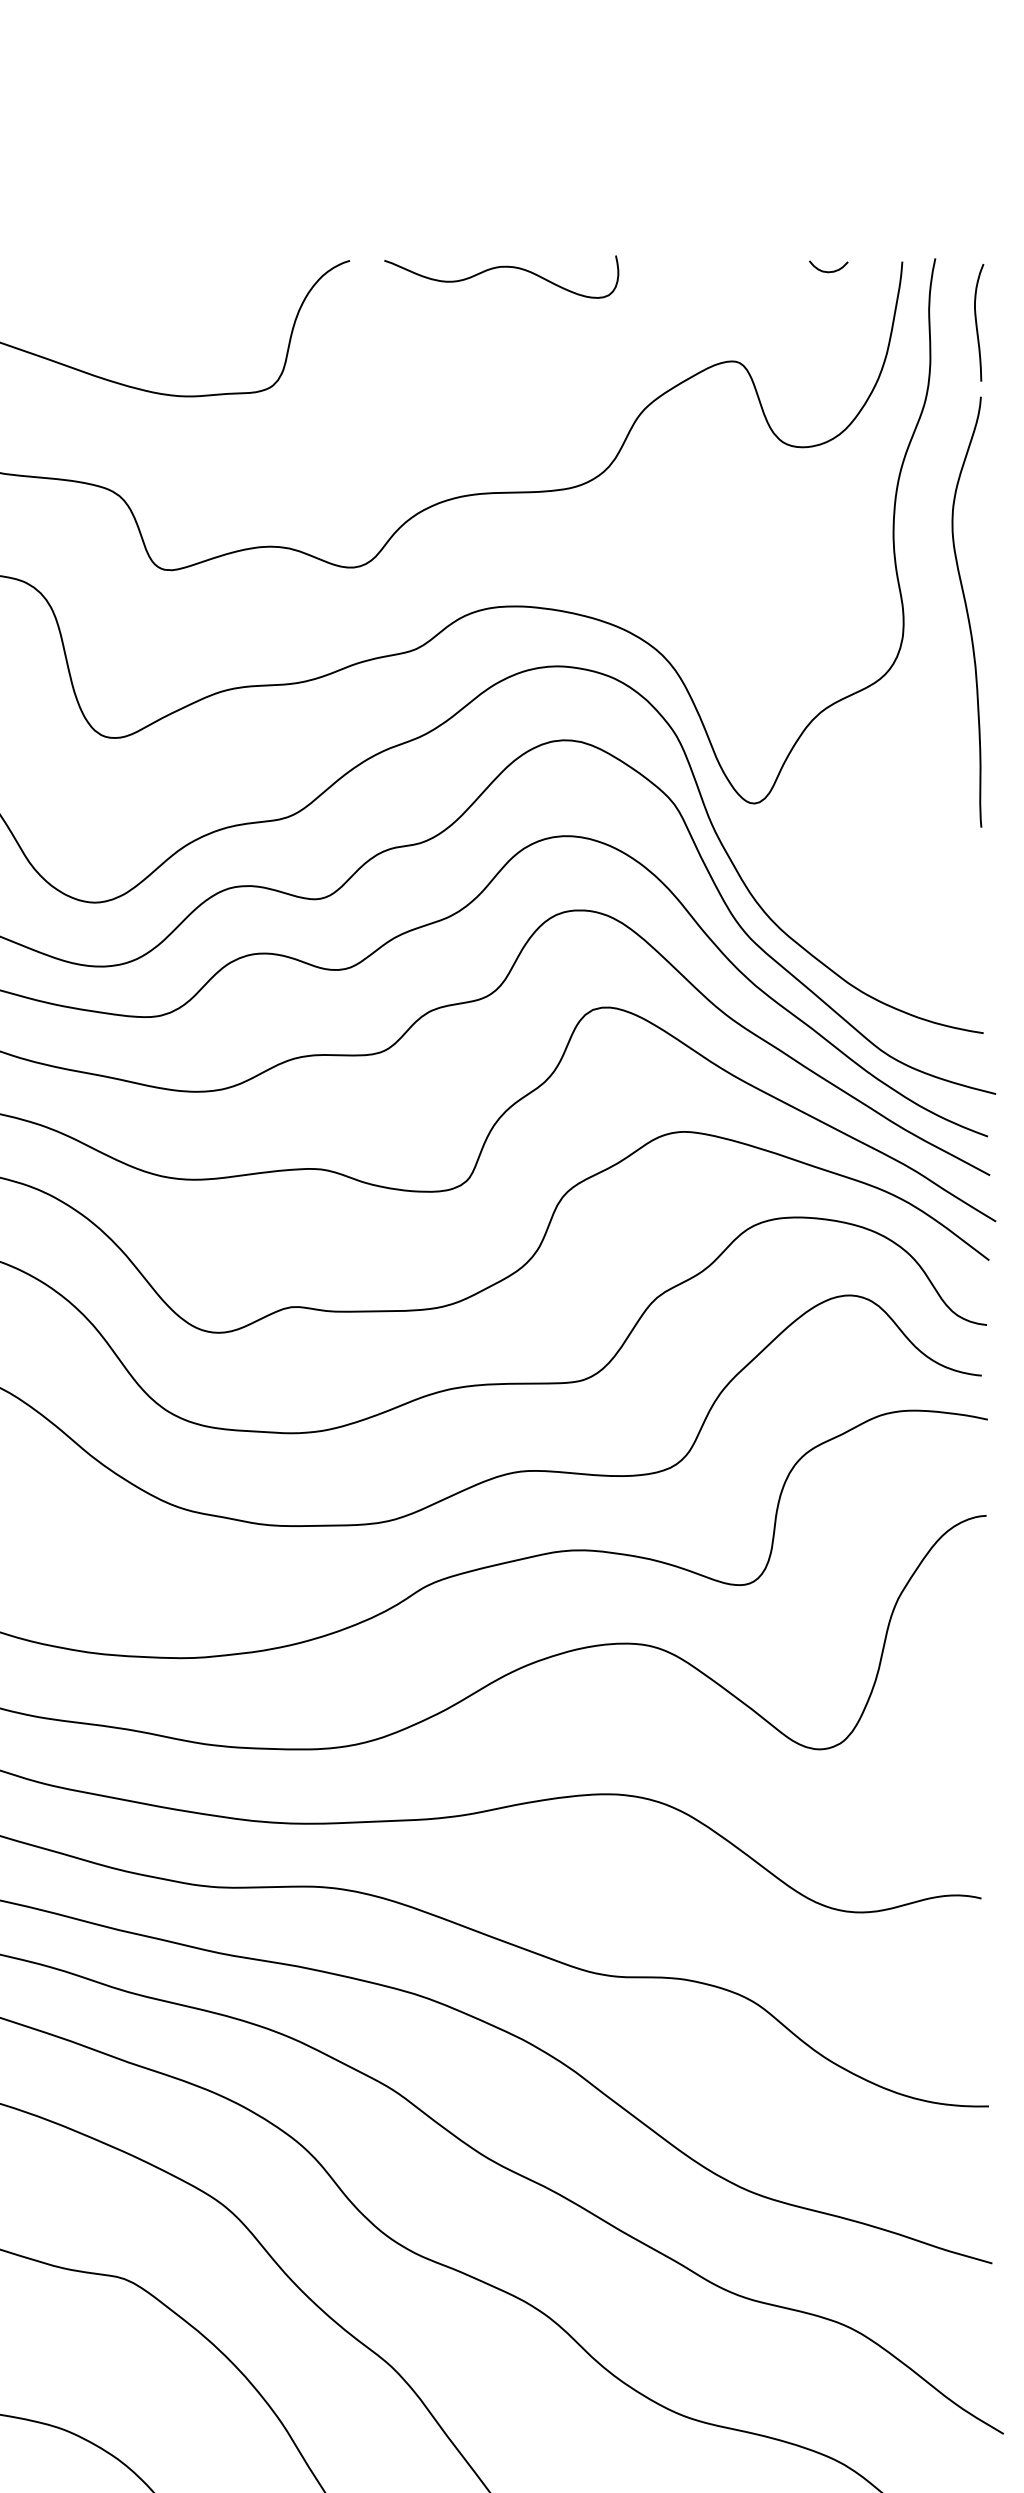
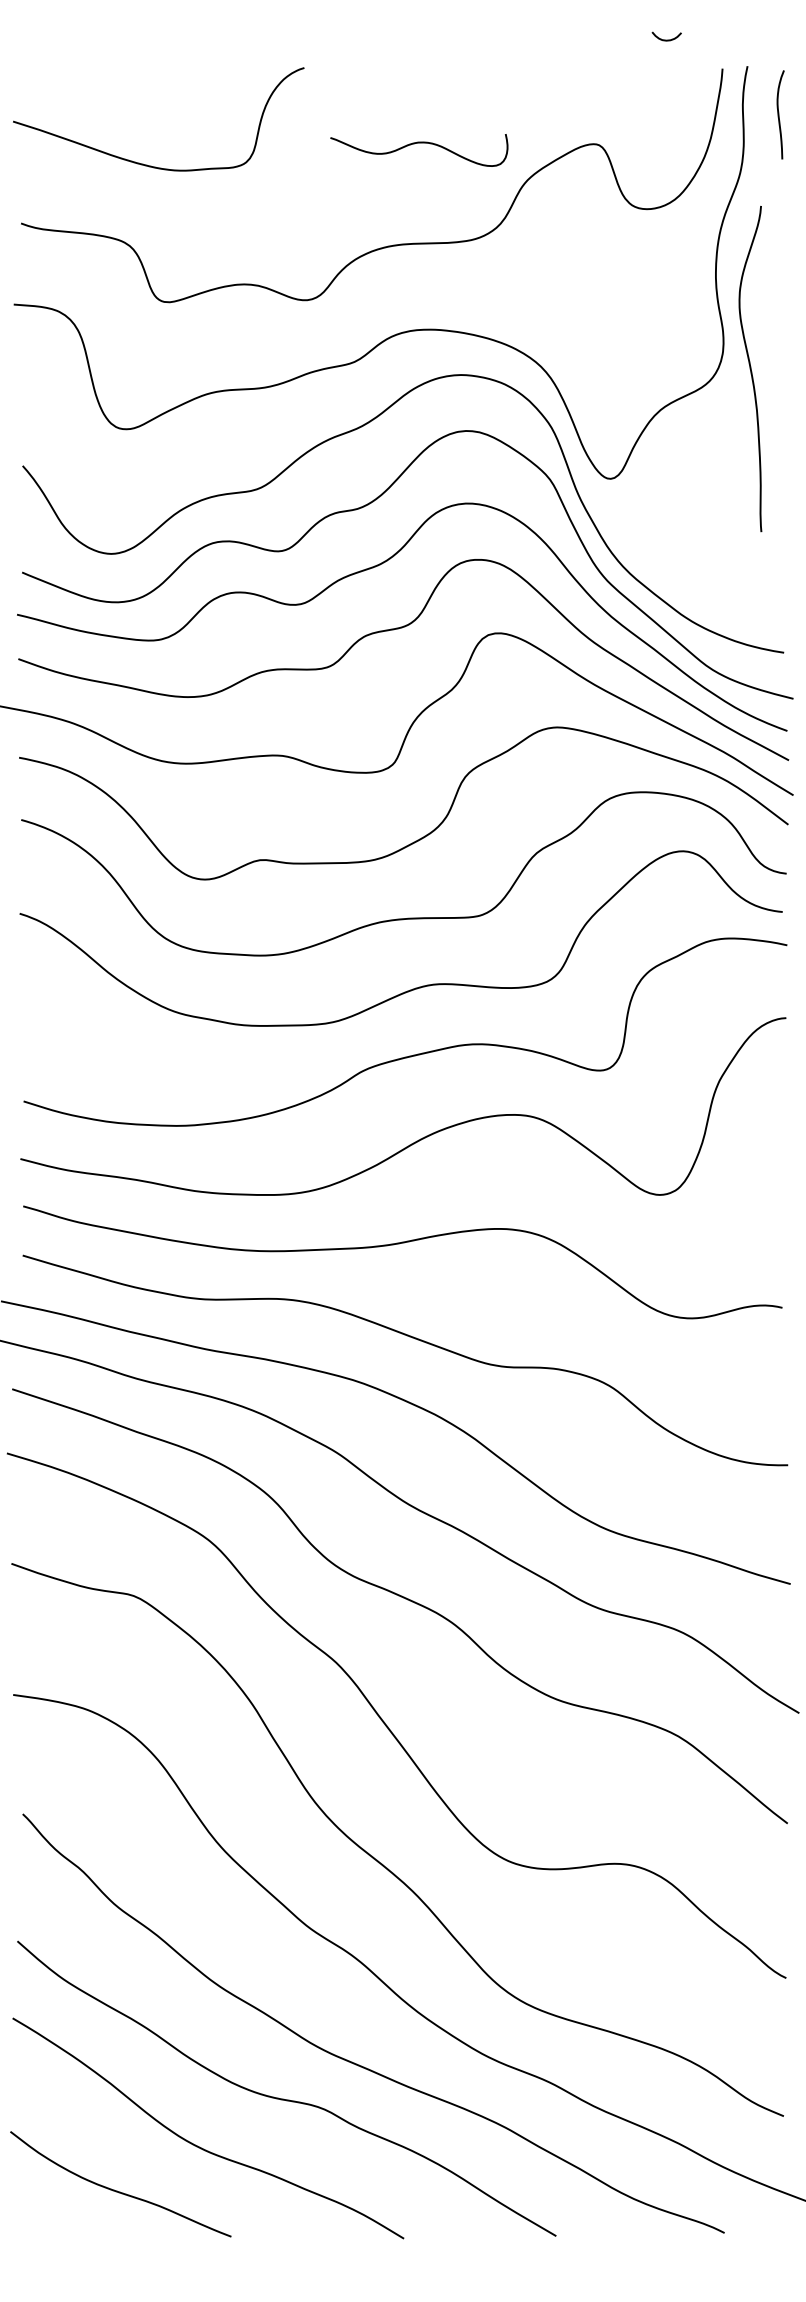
curve: (502, 268) -> (419, 143), moved
curve: (828, 270) -> (666, 39), moved
curve: (966, 612) -> (750, 369), moved

